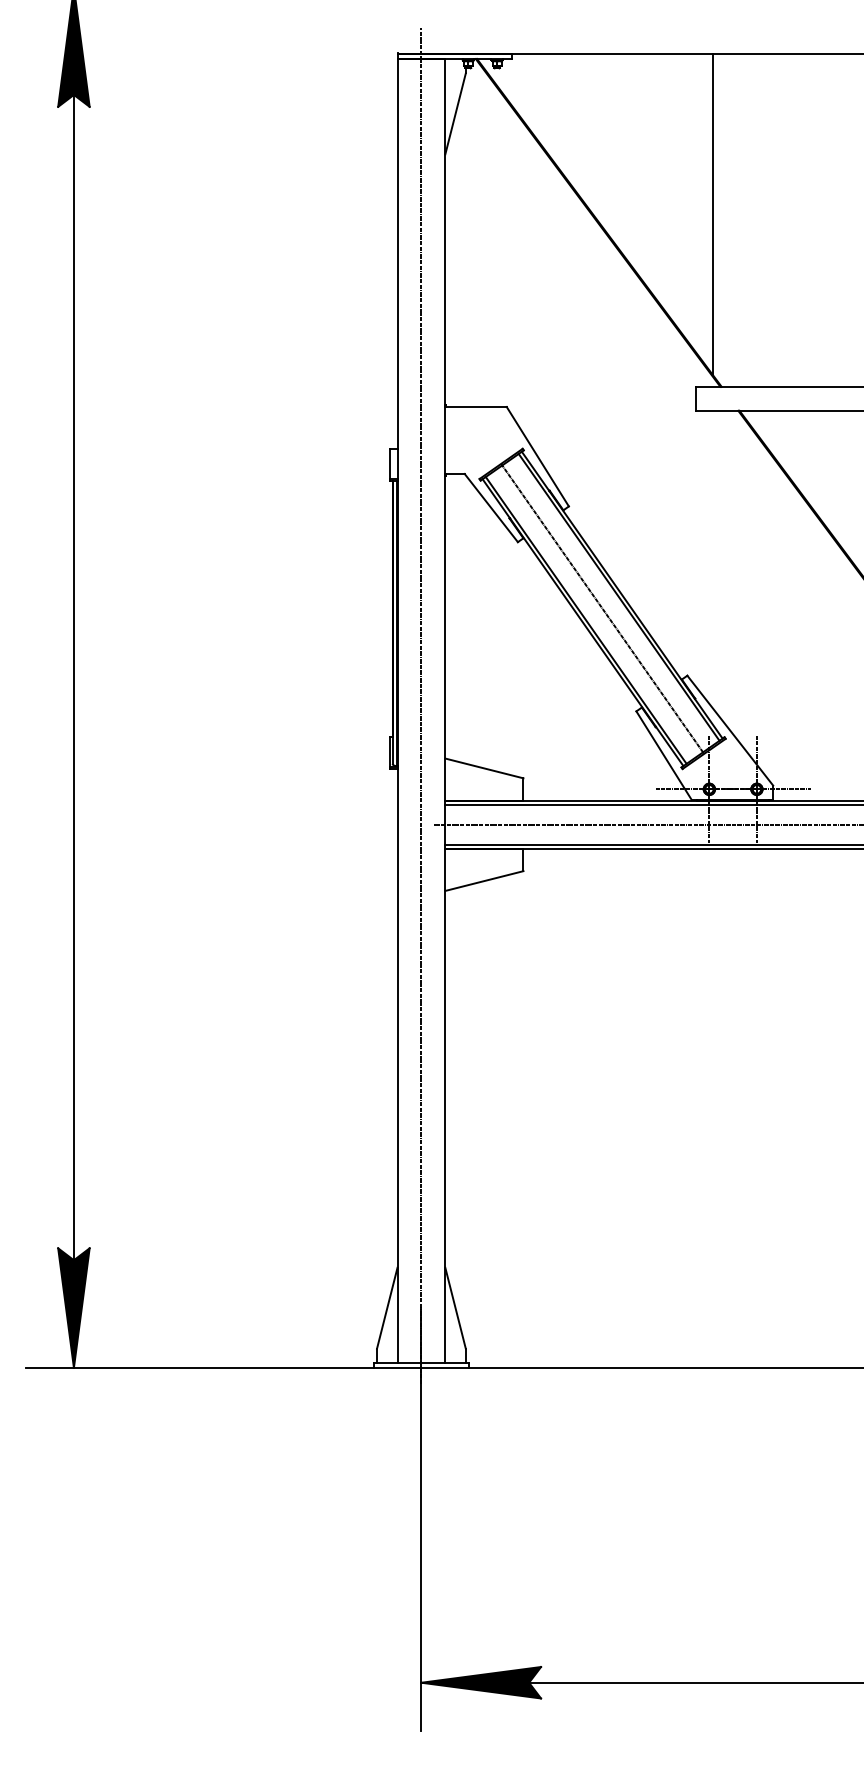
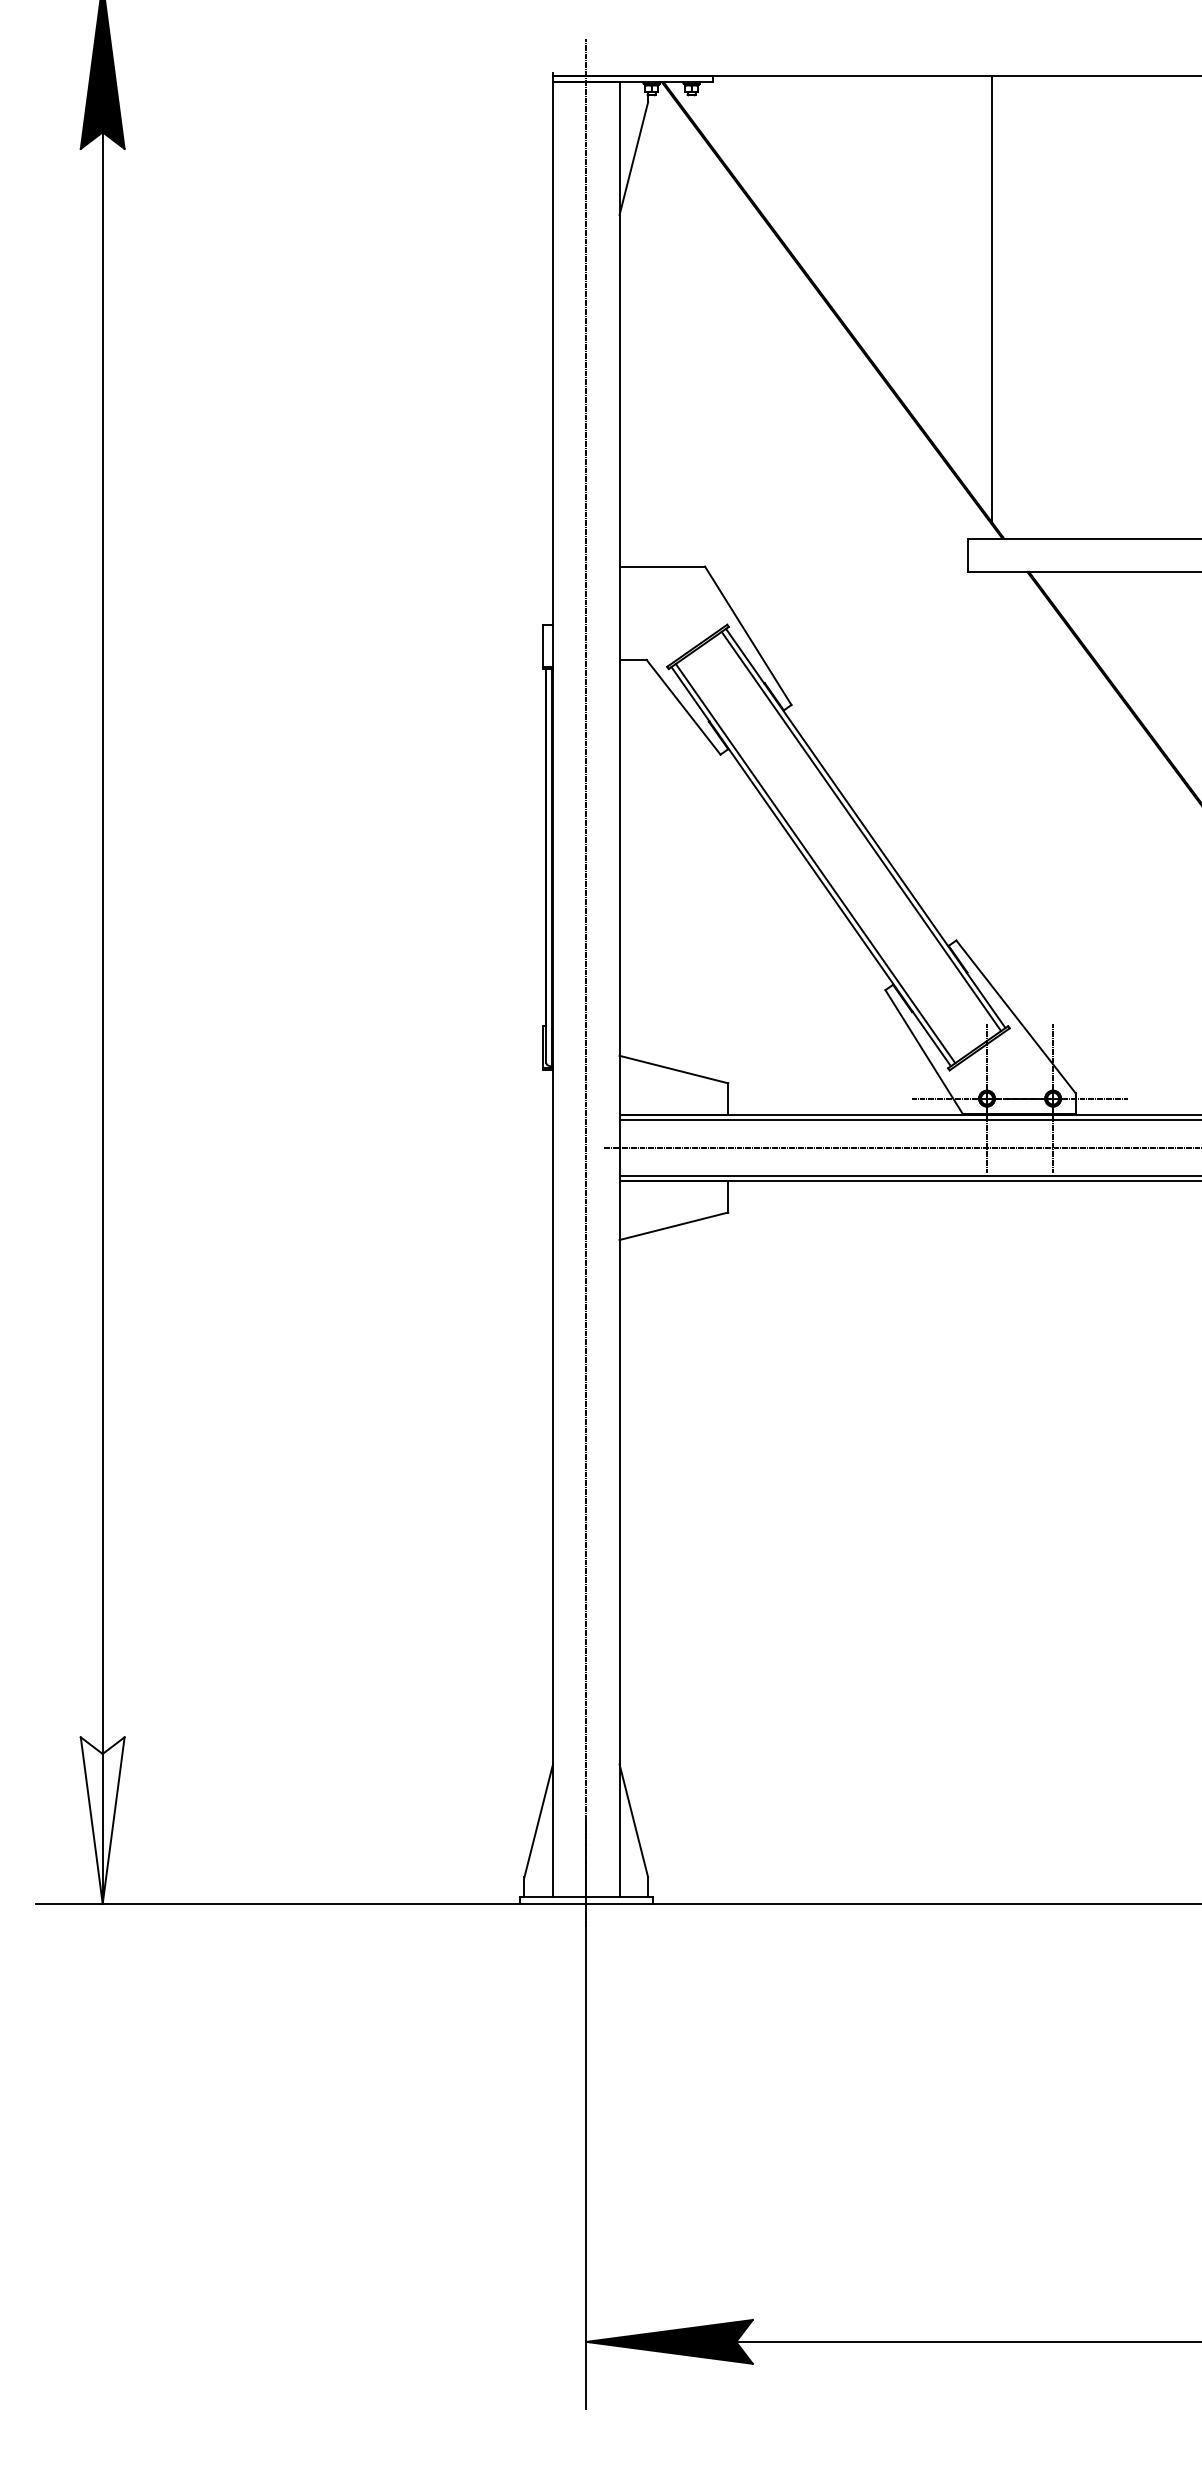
line: (602, 608) -> (838, 847), removed
fill: (73, 1308) -> (102, 1820), removed

